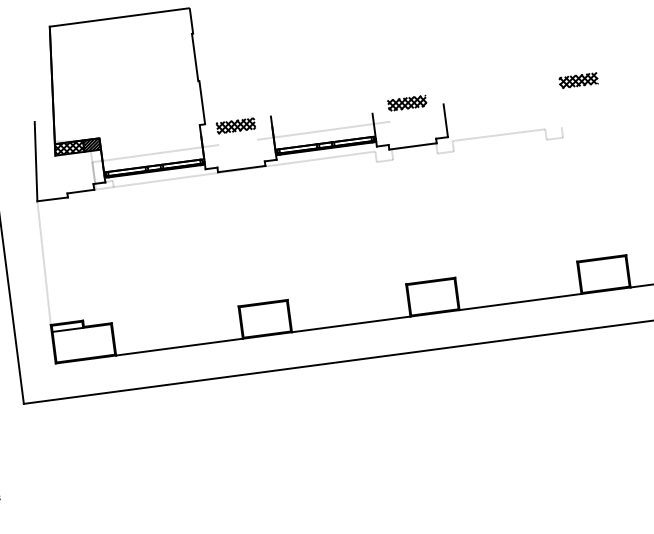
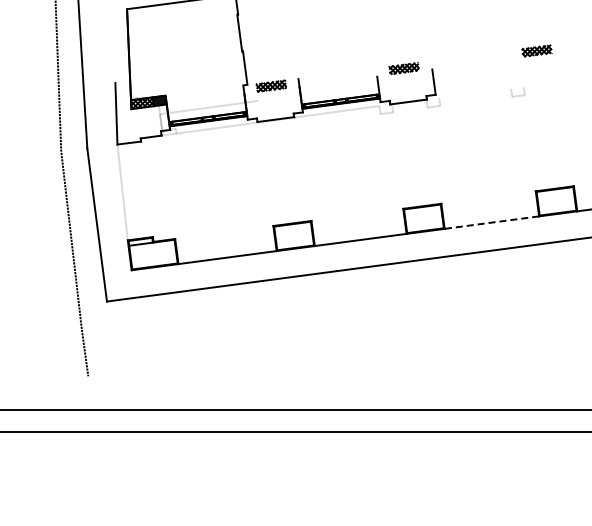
line: (322, 130) -> (338, 89), removed
line: (499, 134) -> (475, 92), removed
line: (519, 301) -> (491, 222), solid -> dashed

